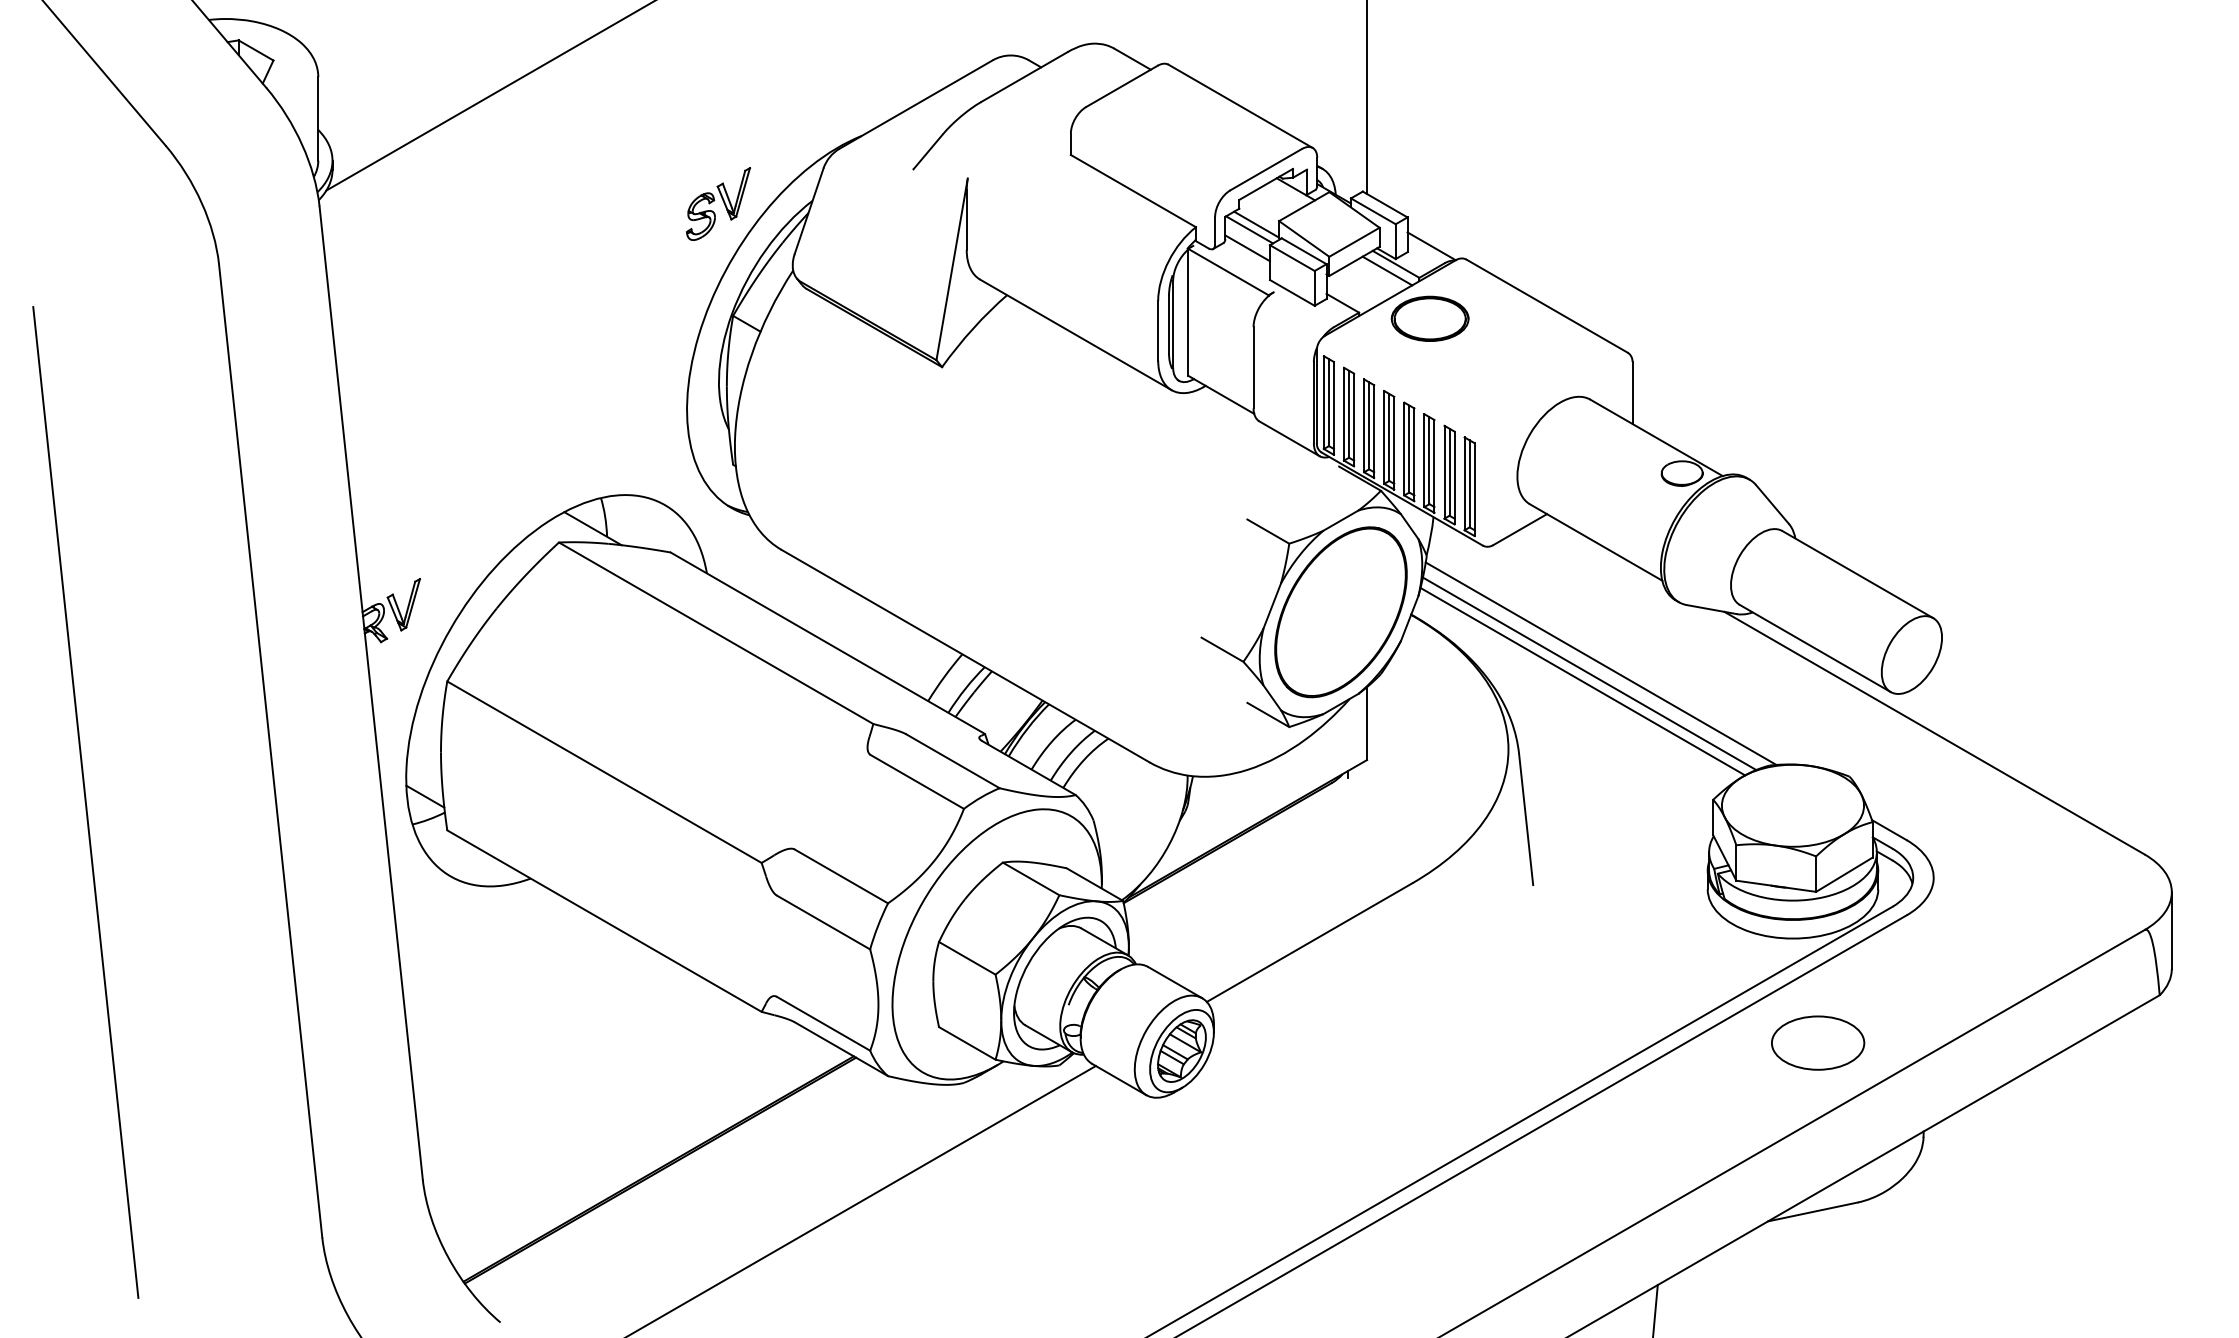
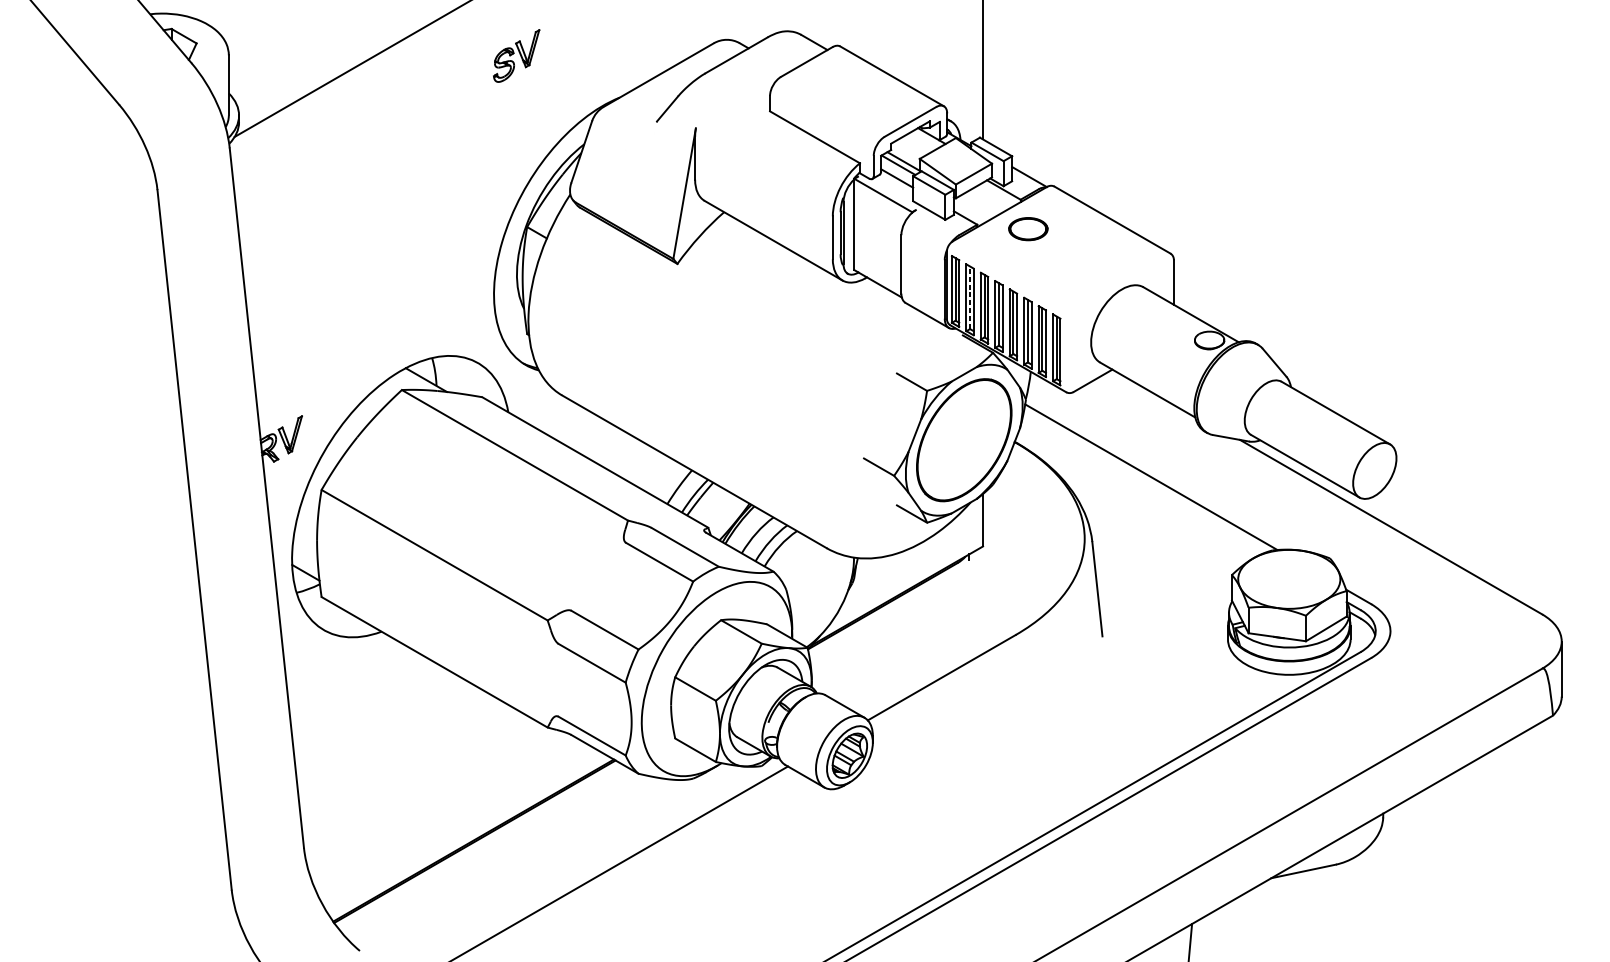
part: (718, 203) -> (516, 55), moved
line: (1387, 270) -> (997, 194), removed
part: (1429, 318) -> (1027, 228), size x0.7
line: (1349, 414) -> (970, 297), solid -> dashed
line: (1589, 673) -> (1142, 484), removed
line: (1582, 681) -> (1137, 489), removed
line: (85, 802) -> (61, 576), removed
part: (1818, 1042) -> (1307, 749), removed

